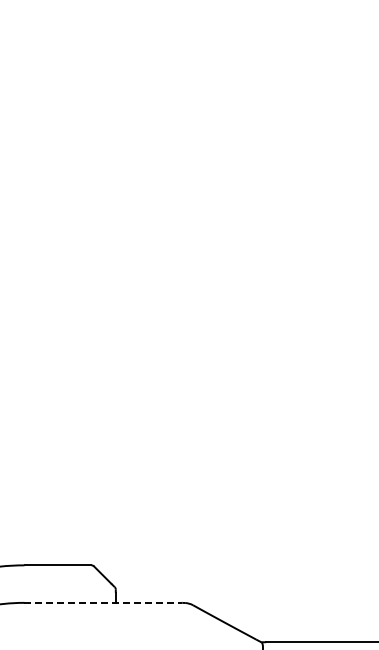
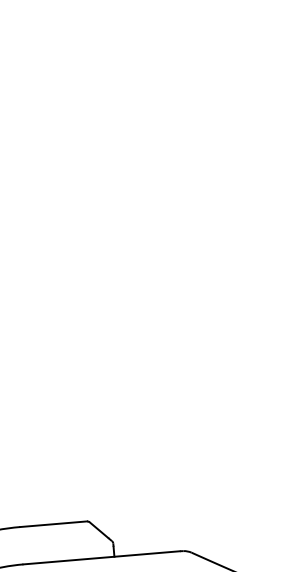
line: (103, 602) -> (102, 557), dashed -> solid

